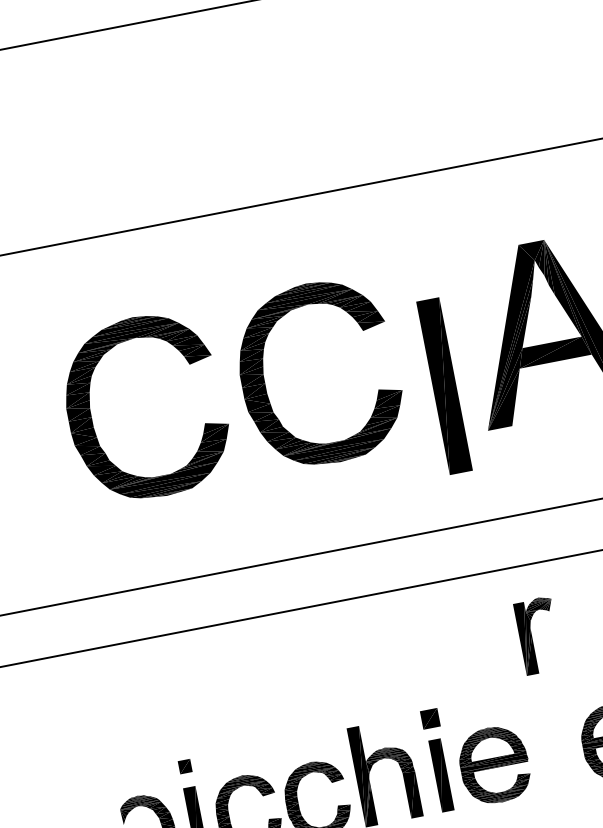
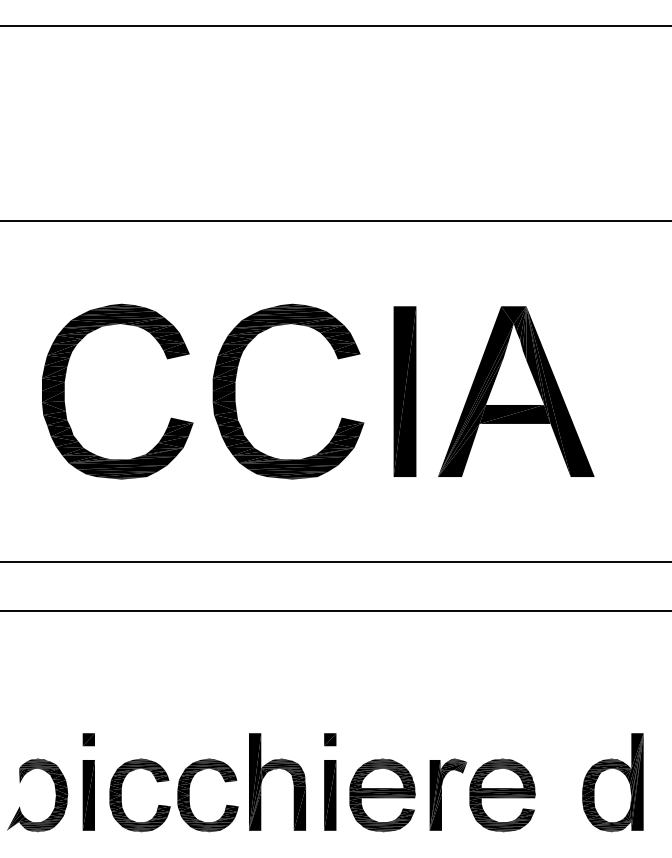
part: (443, 386) -> (404, 391), moved
part: (531, 636) -> (441, 794), moved
part: (430, 718) -> (330, 739), size x0.71

